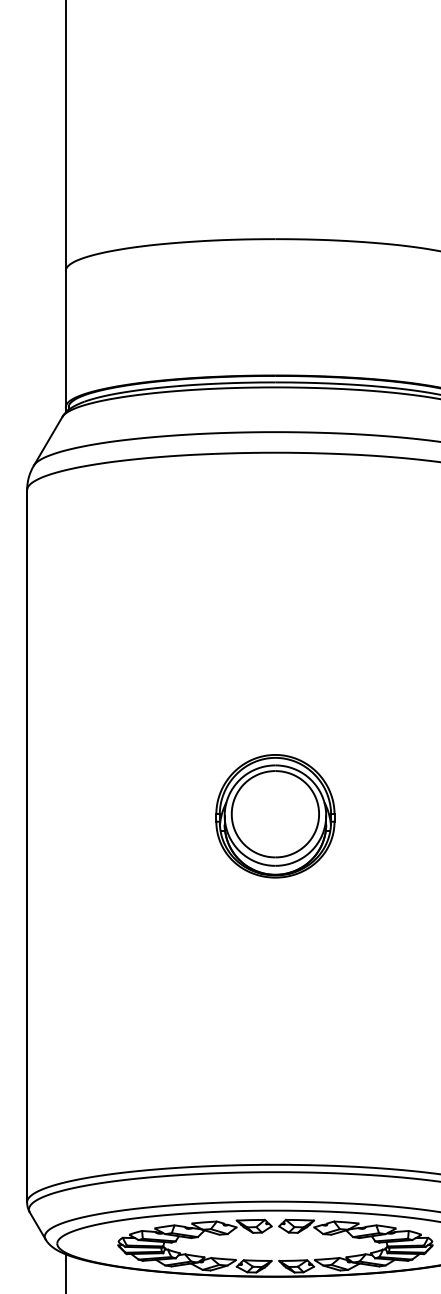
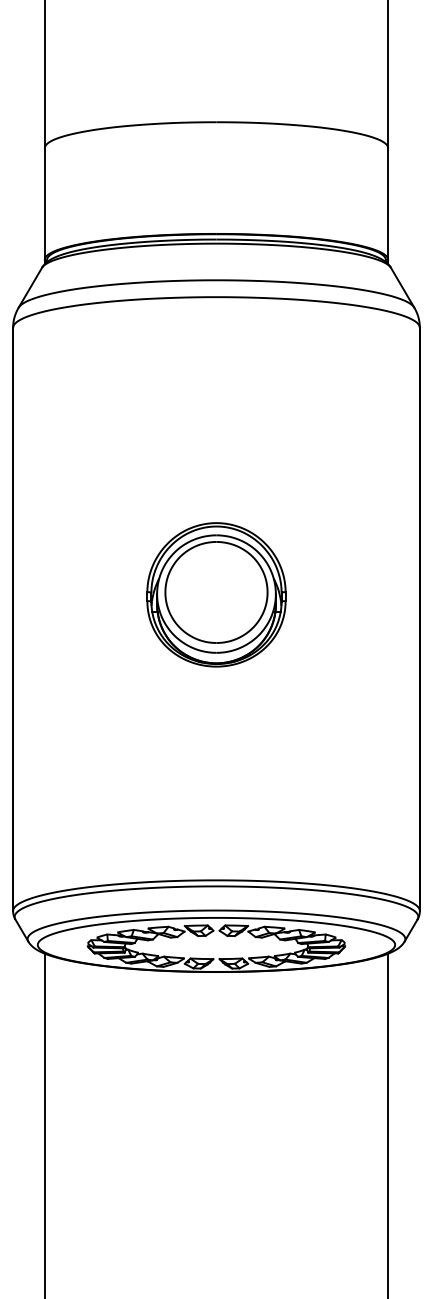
part: (275, 815) -> (216, 594), size x1.43

